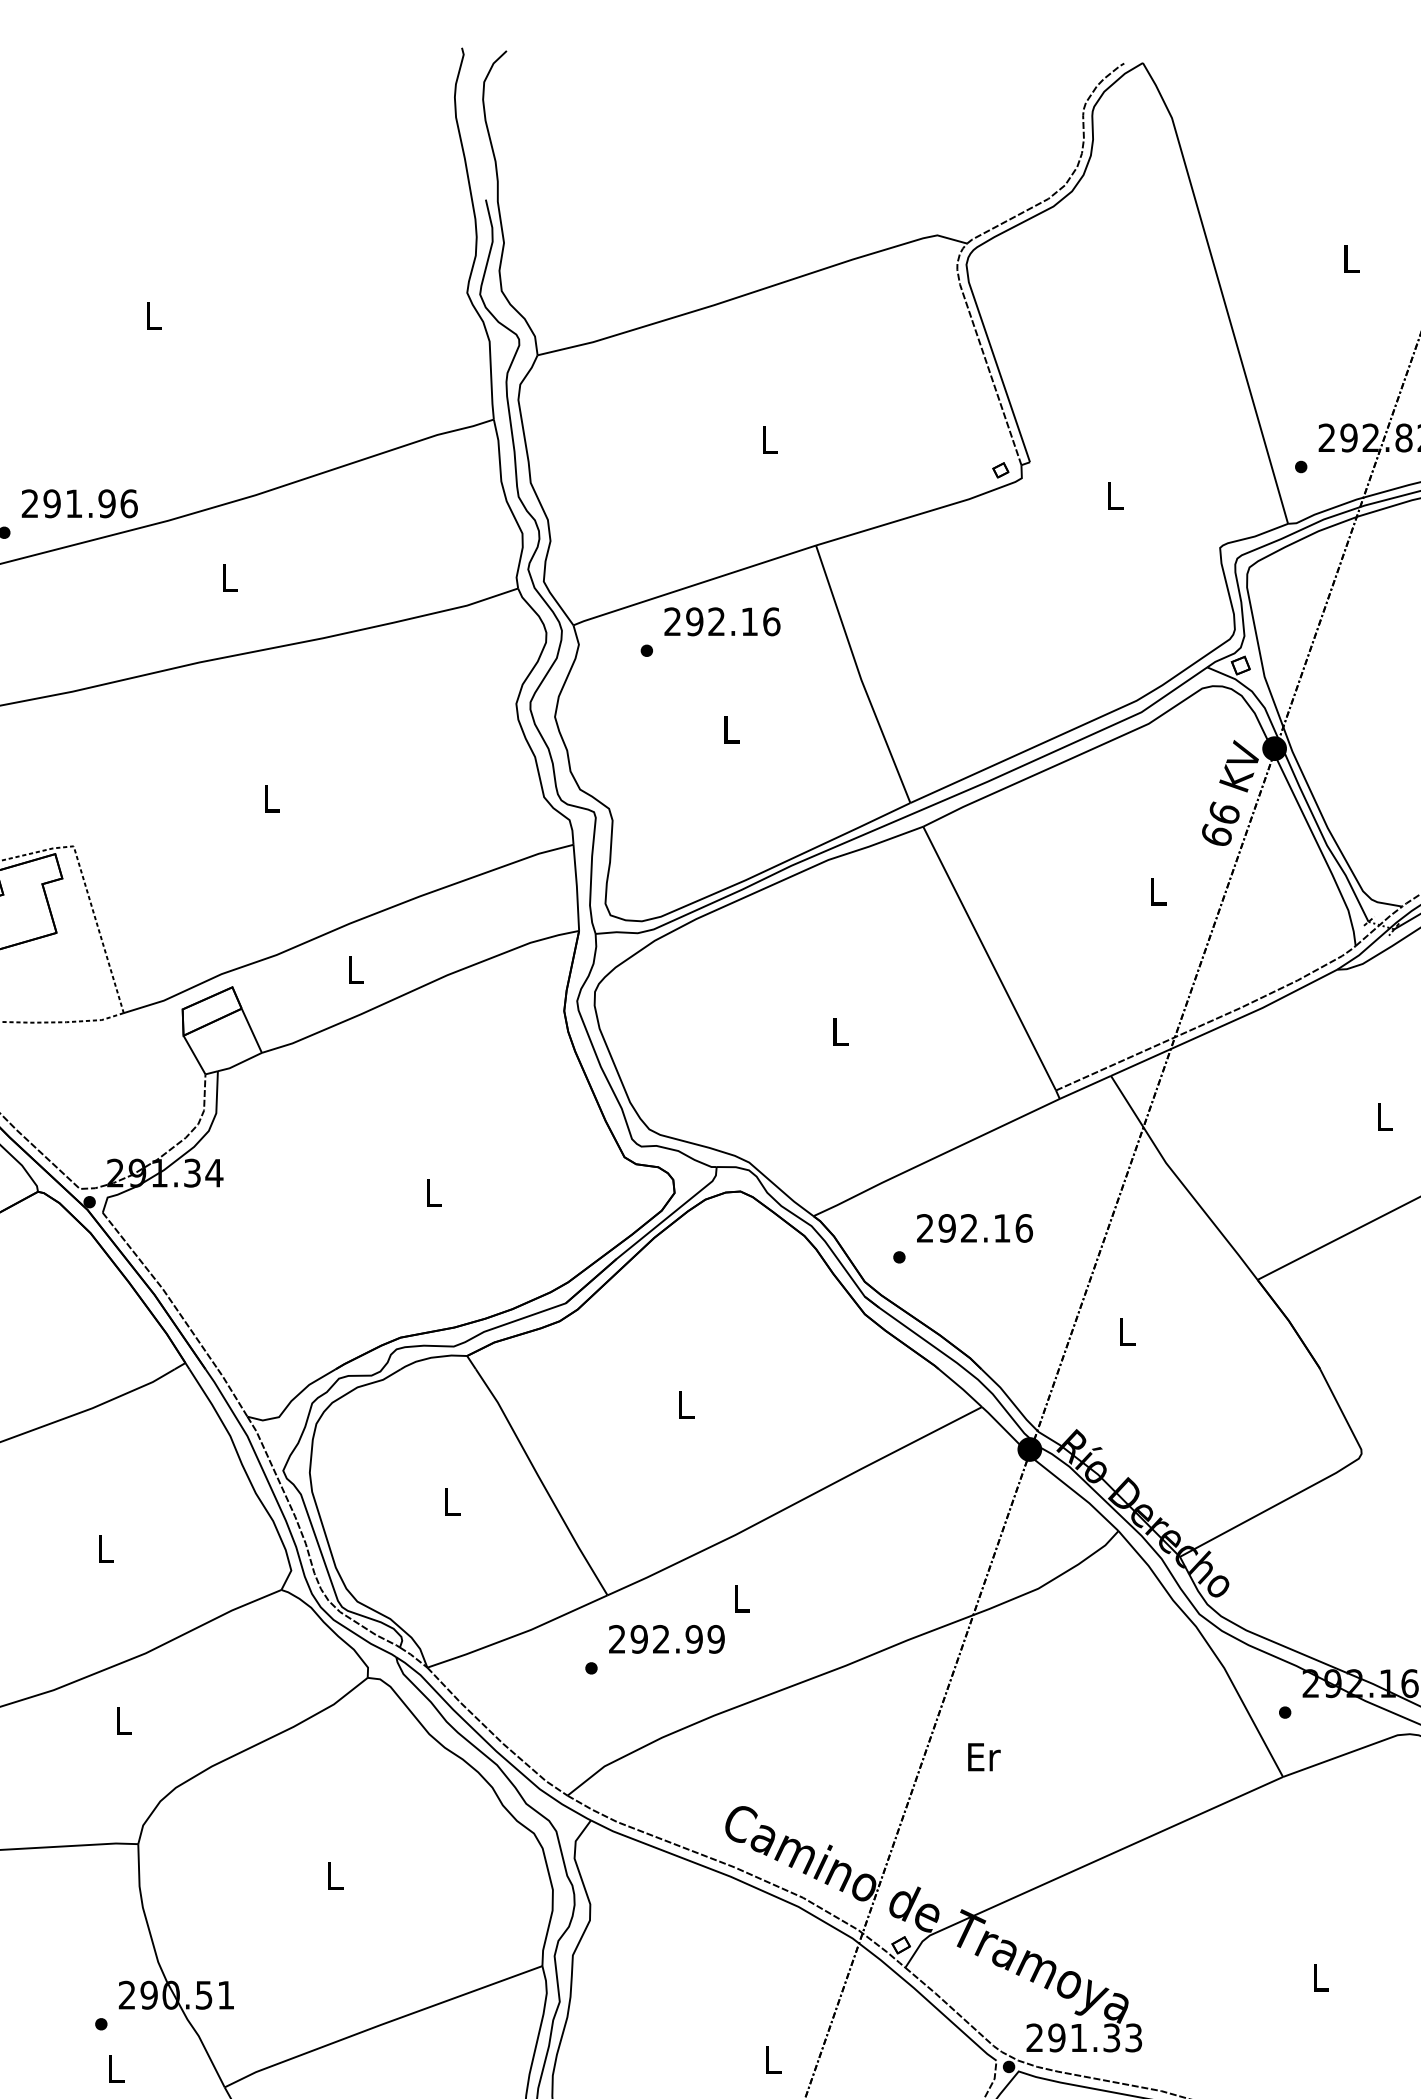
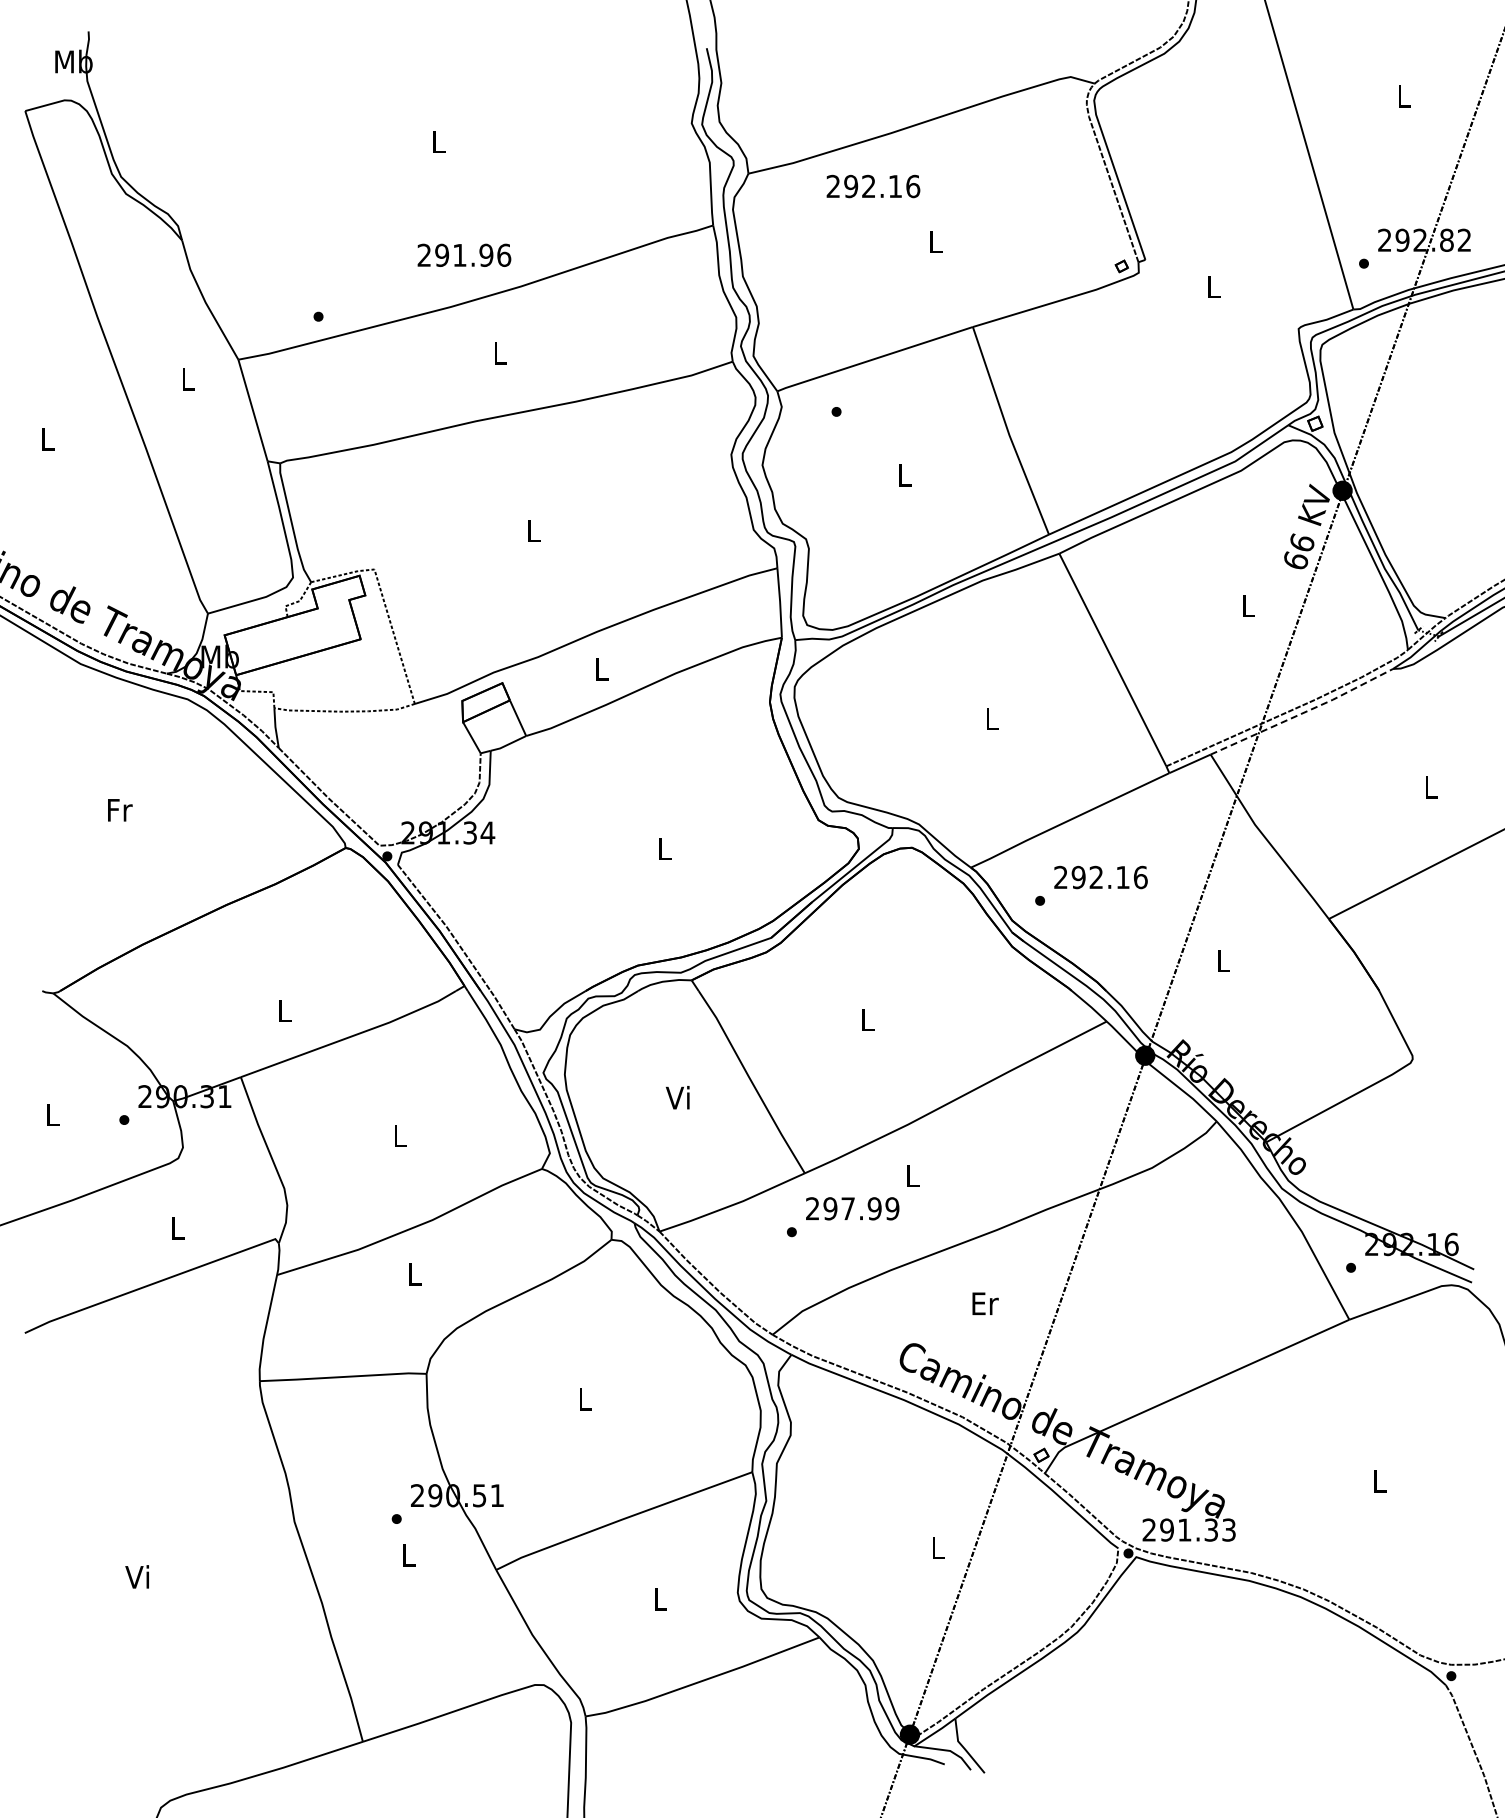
text: (79, 502) -> (464, 254), moved
text: (722, 621) -> (873, 186), moved
line: (1226, 1024) -> (1303, 713), solid -> dashed
text: (449, 1501) -> (677, 1097), L -> Vi
text: (660, 1638) -> (847, 1208), 292.99 -> 297.99
text: (984, 1756) -> (985, 1303), moved

